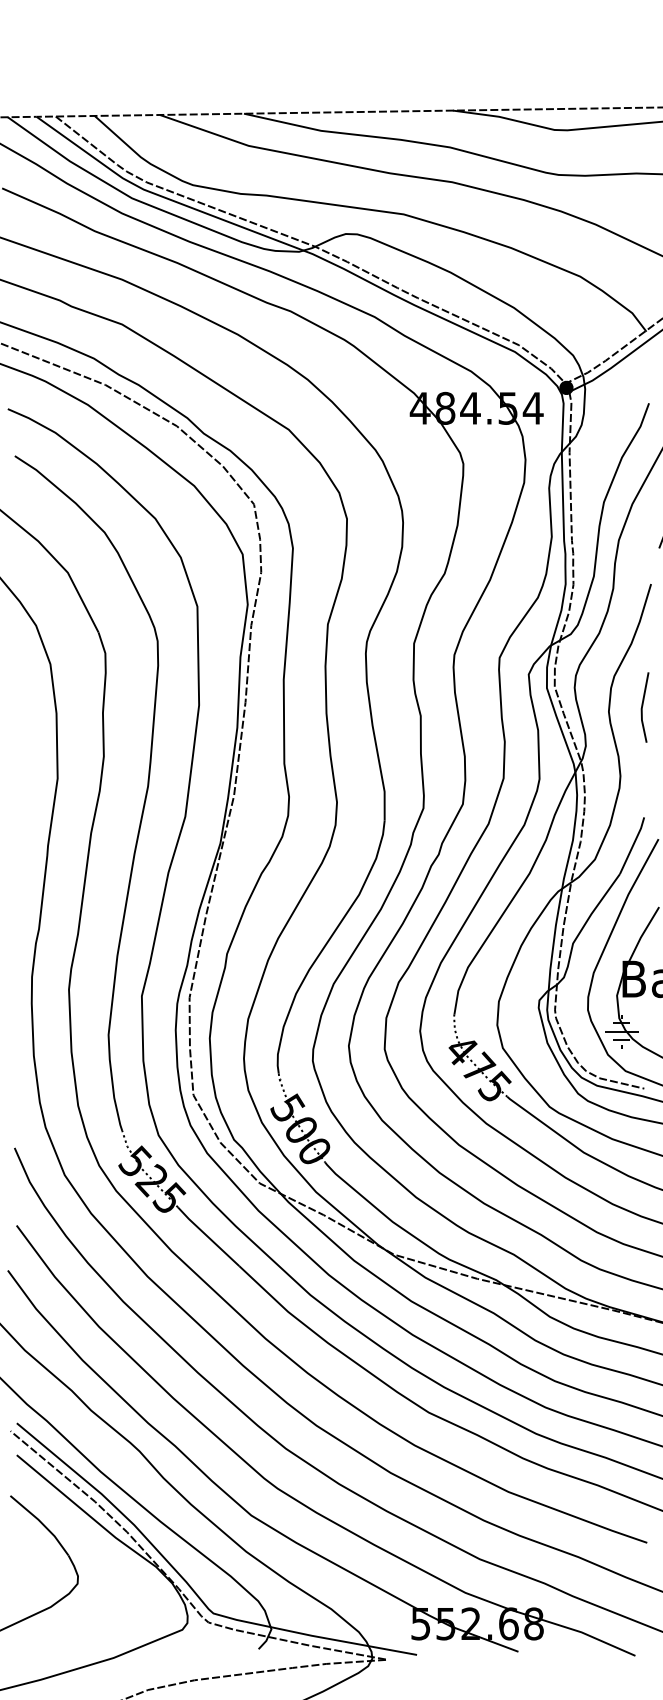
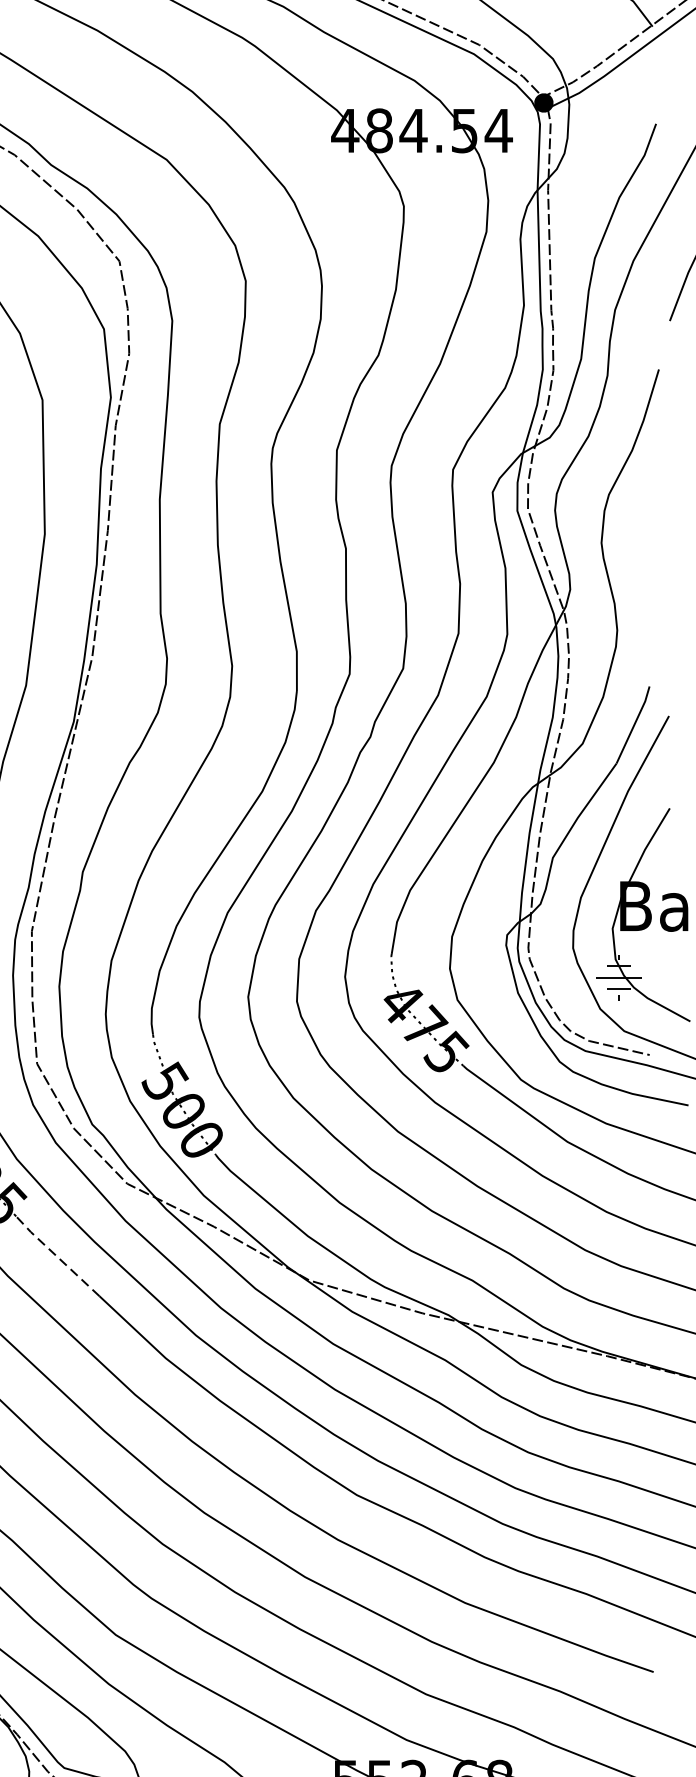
line: (643, 706) -> (648, 535), removed
line: (207, 1236) -> (56, 1255), solid -> dashed

